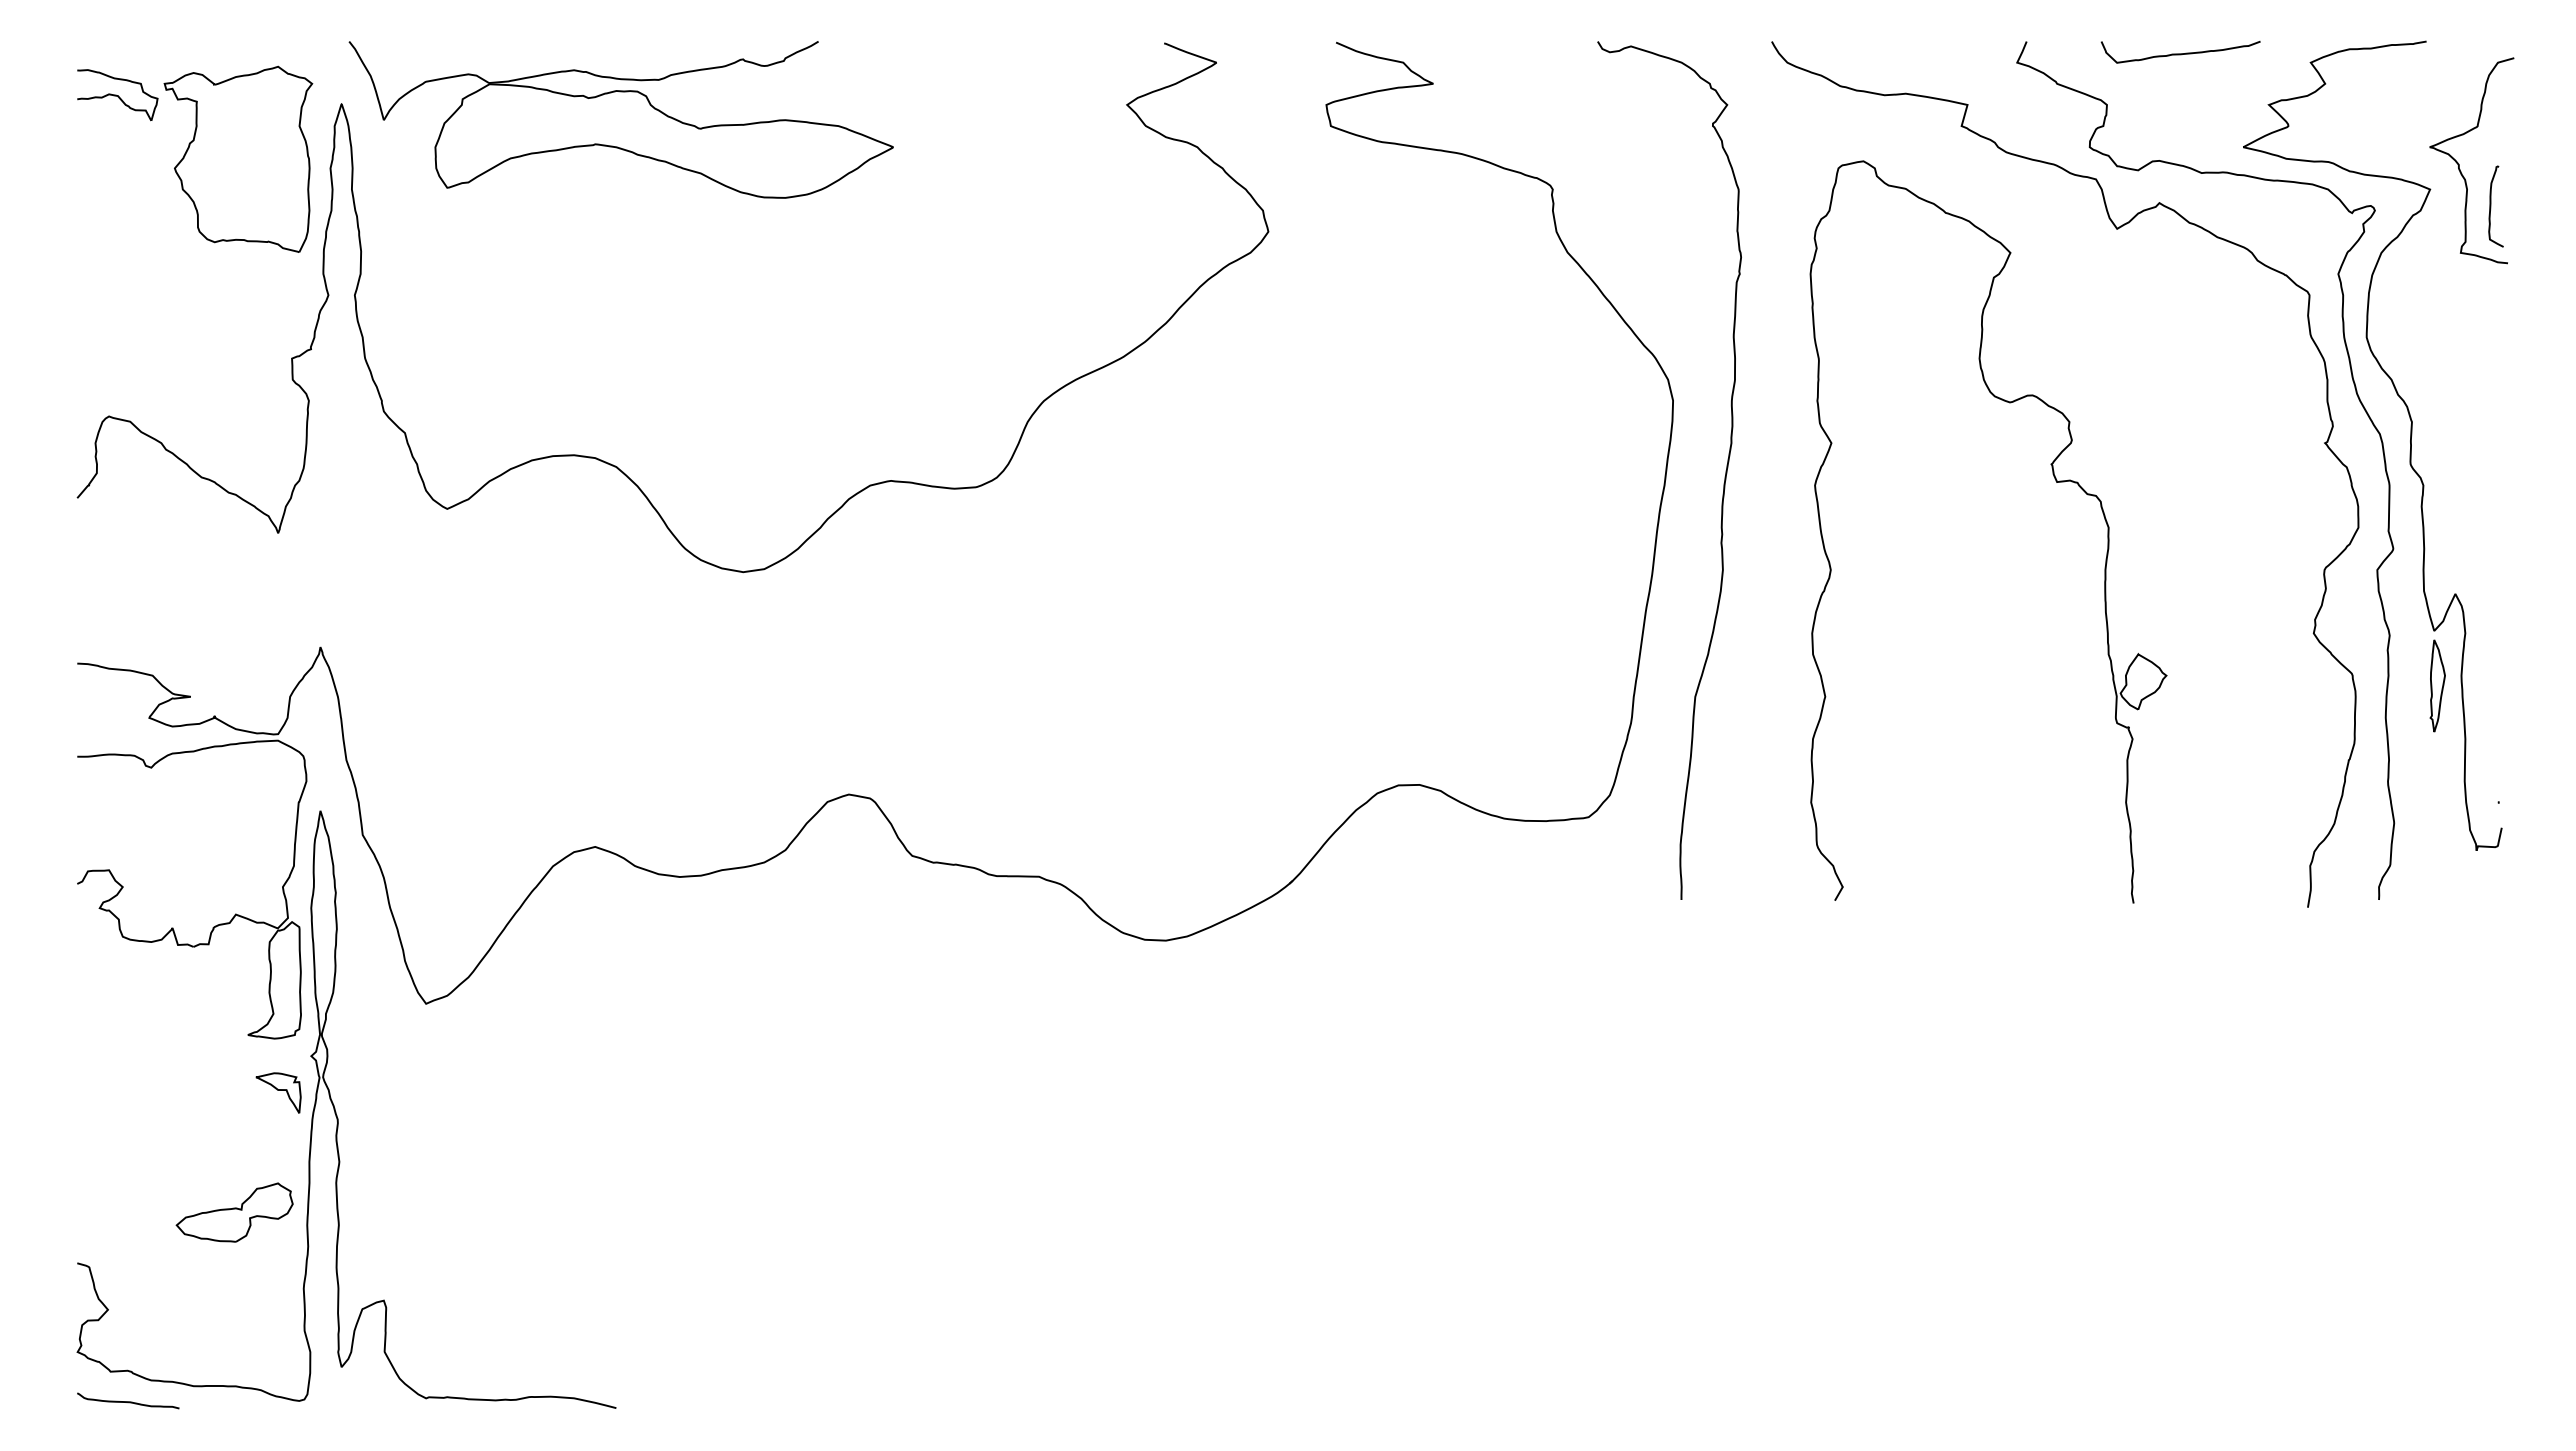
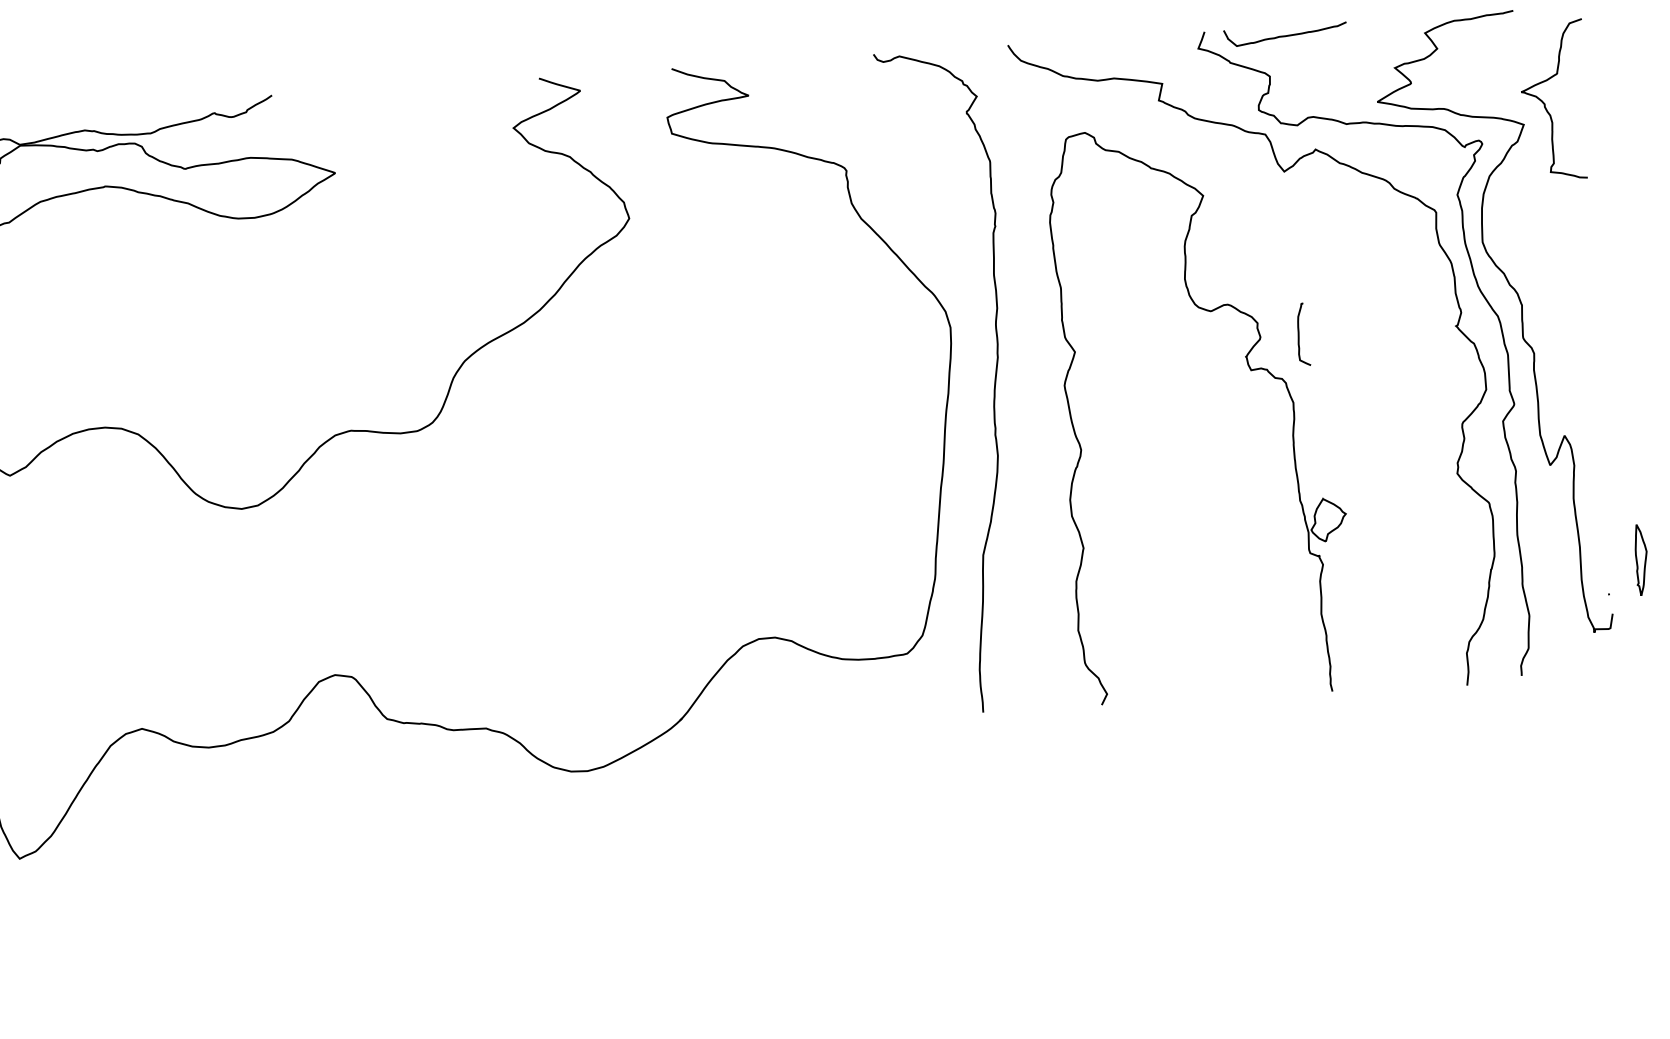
curve: (2180, 53) -> (1285, 35), moved
curve: (2491, 206) -> (1299, 334), moved
part: (2437, 685) -> (1641, 559), moved

